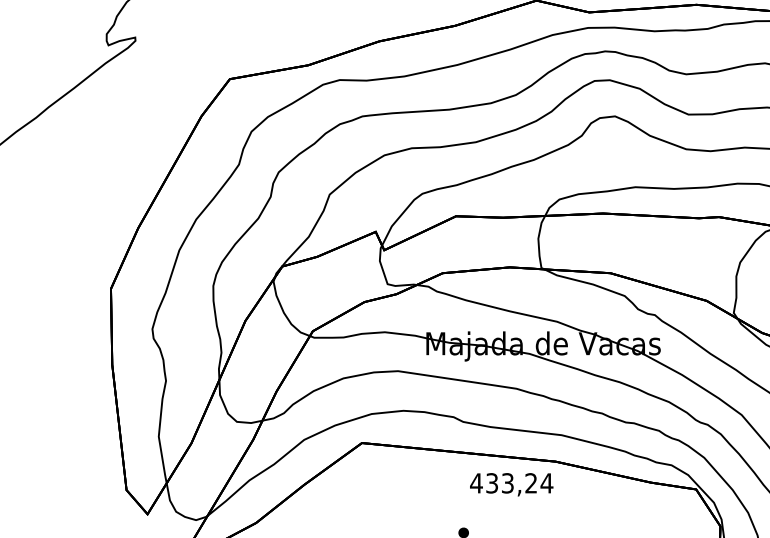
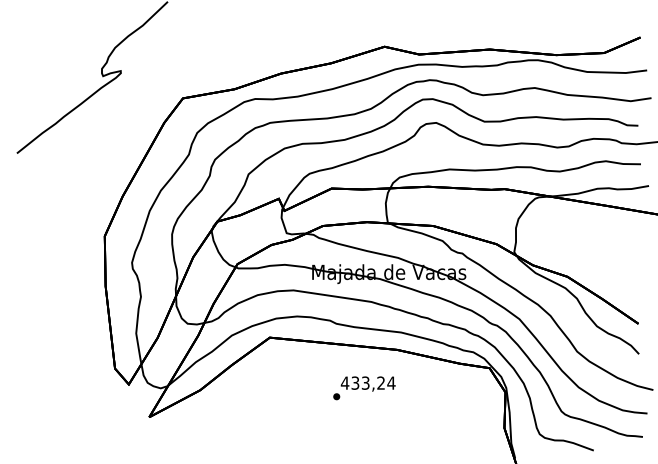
text: (510, 483) -> (367, 383), moved

